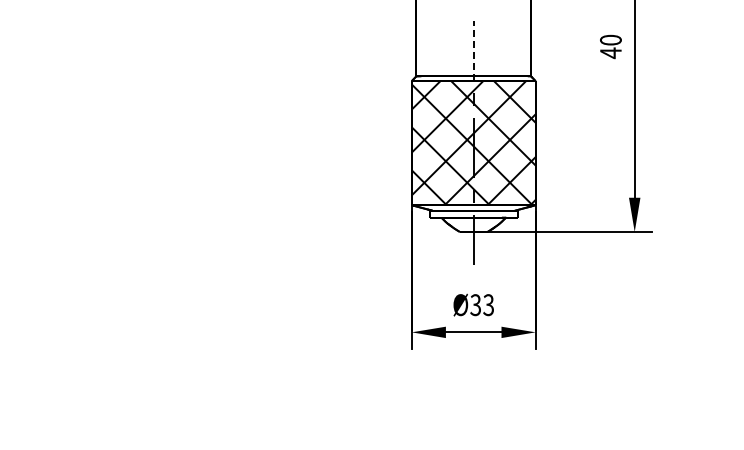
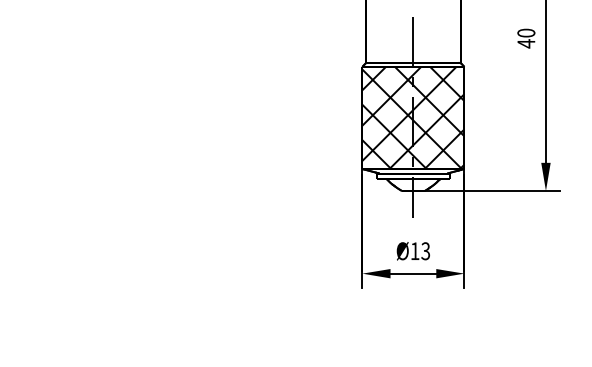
line: (473, 50) -> (413, 41), dashed -> solid
text: (475, 305) -> (414, 251), Ø33 -> Ø13

